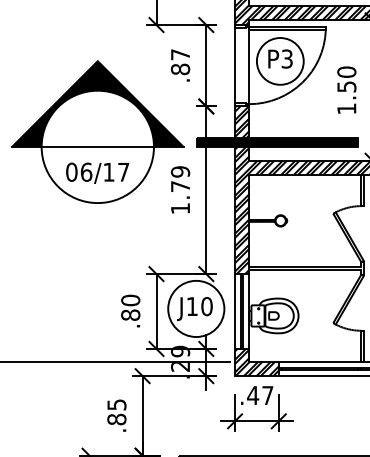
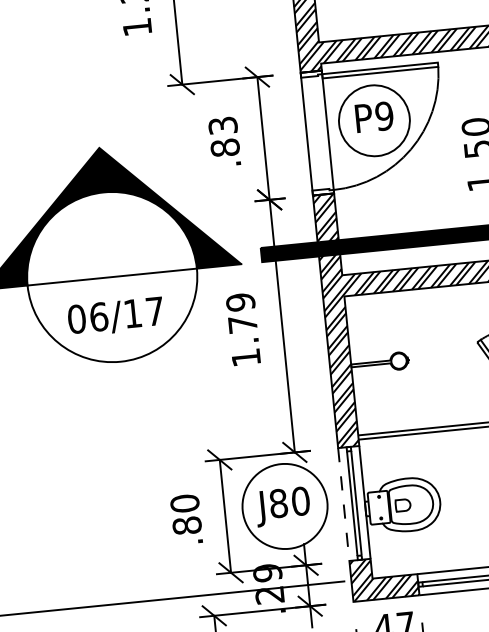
text: (180, 54) -> (222, 125), .87 -> .83
text: (286, 58) -> (383, 115), P3 -> P9
text: (192, 306) -> (278, 503), J10 -> J80
line: (235, 312) -> (344, 505), solid -> dashed

